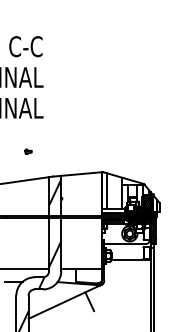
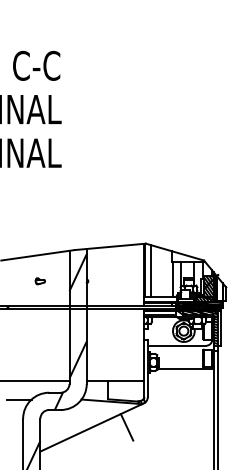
part: (28, 151) -> (40, 281), moved

